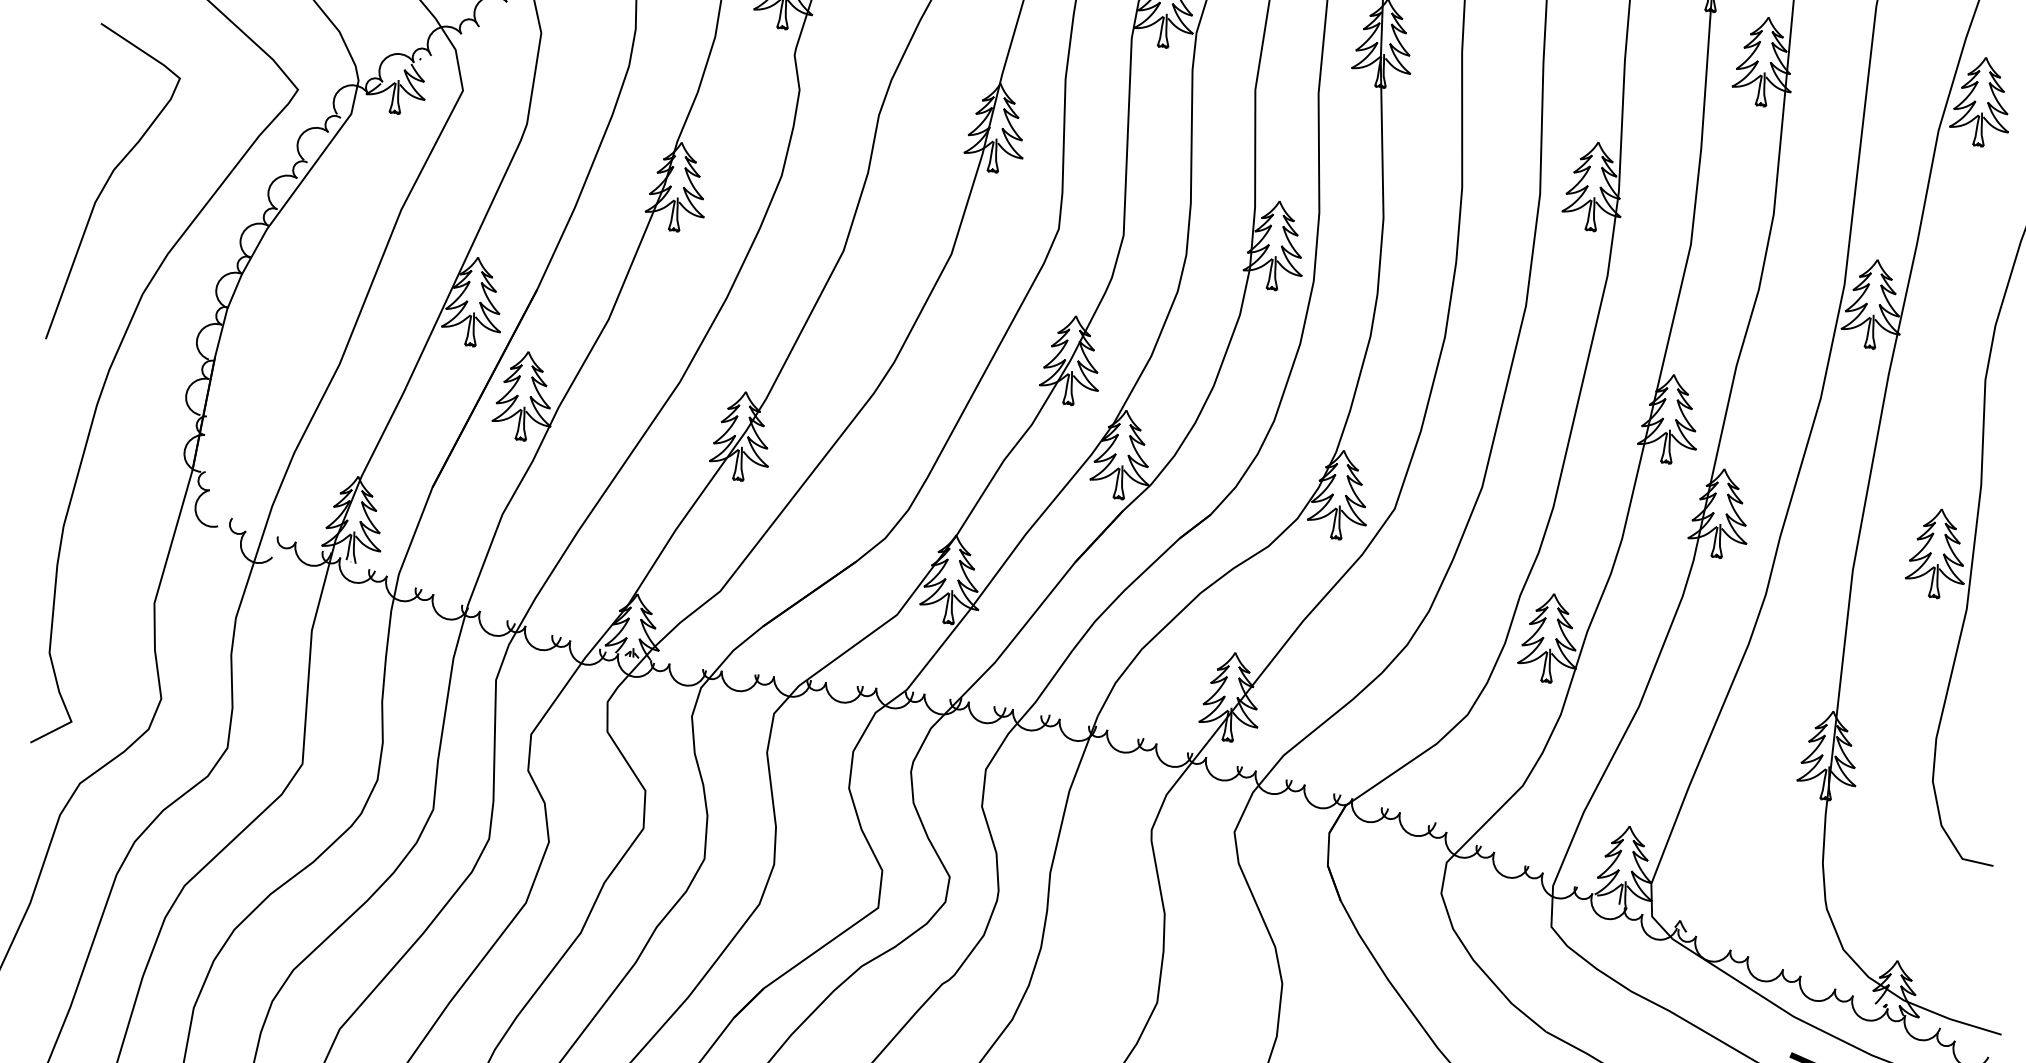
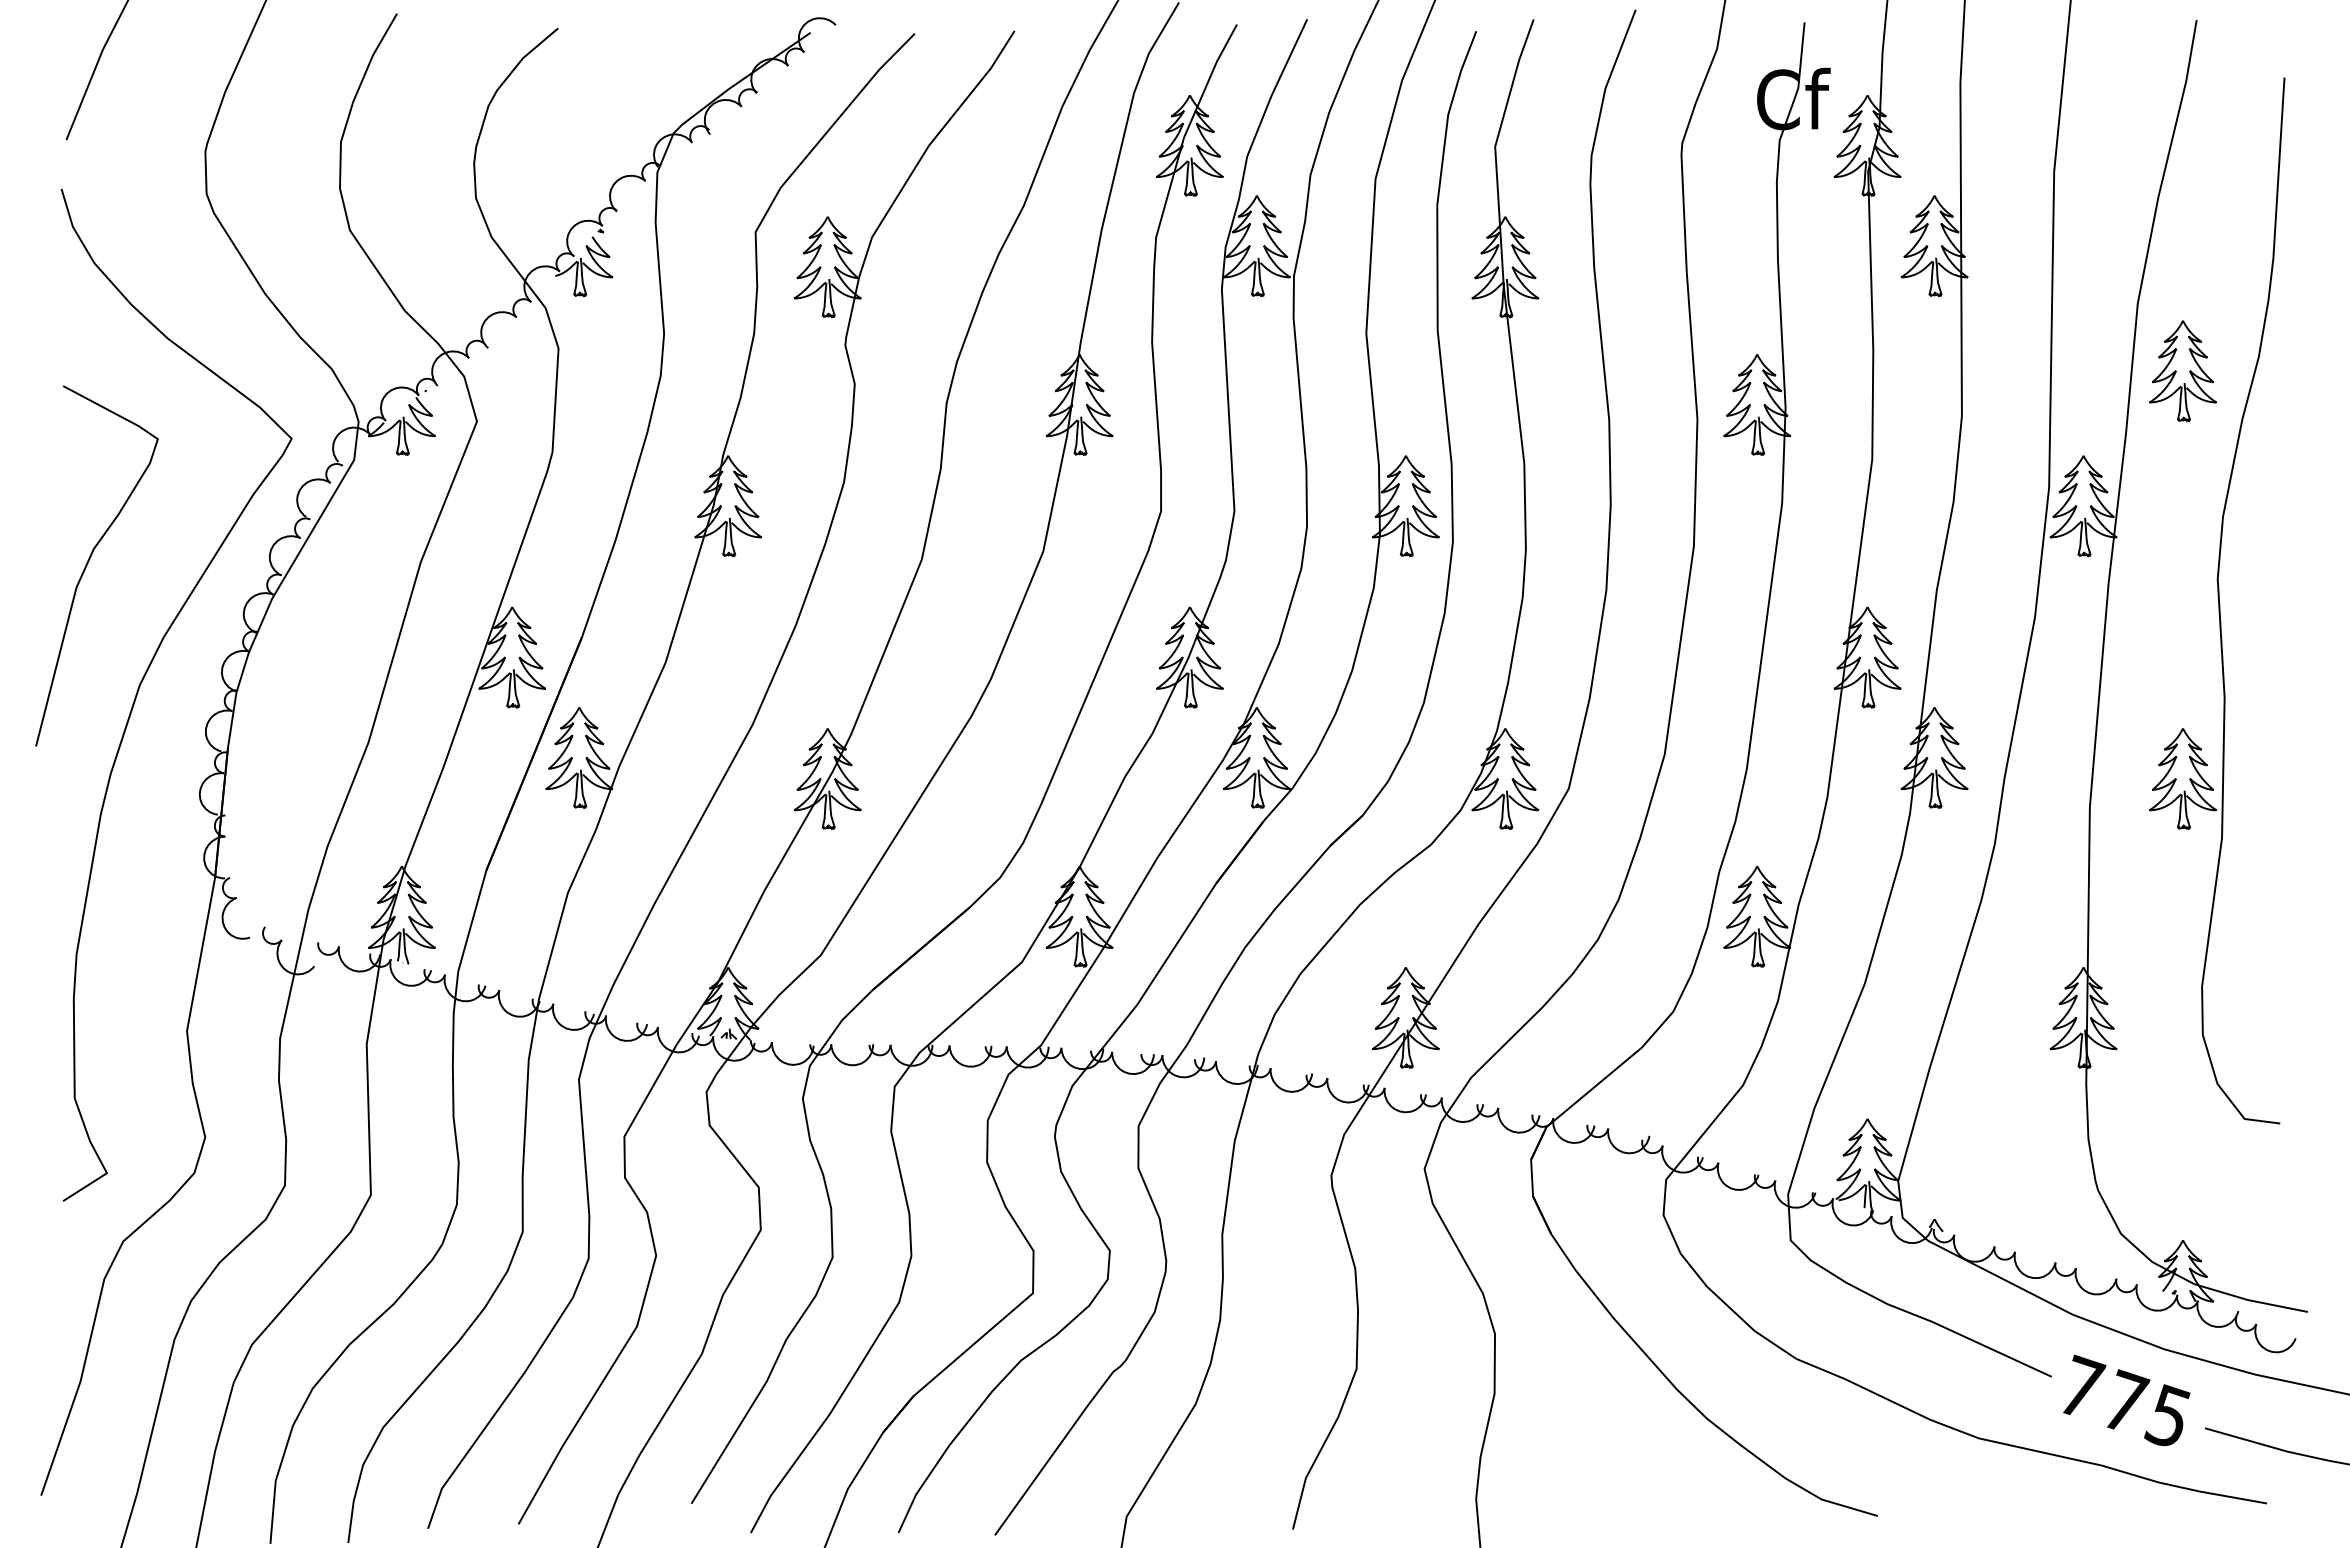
part: (1981, 102) -> (2182, 371), moved

